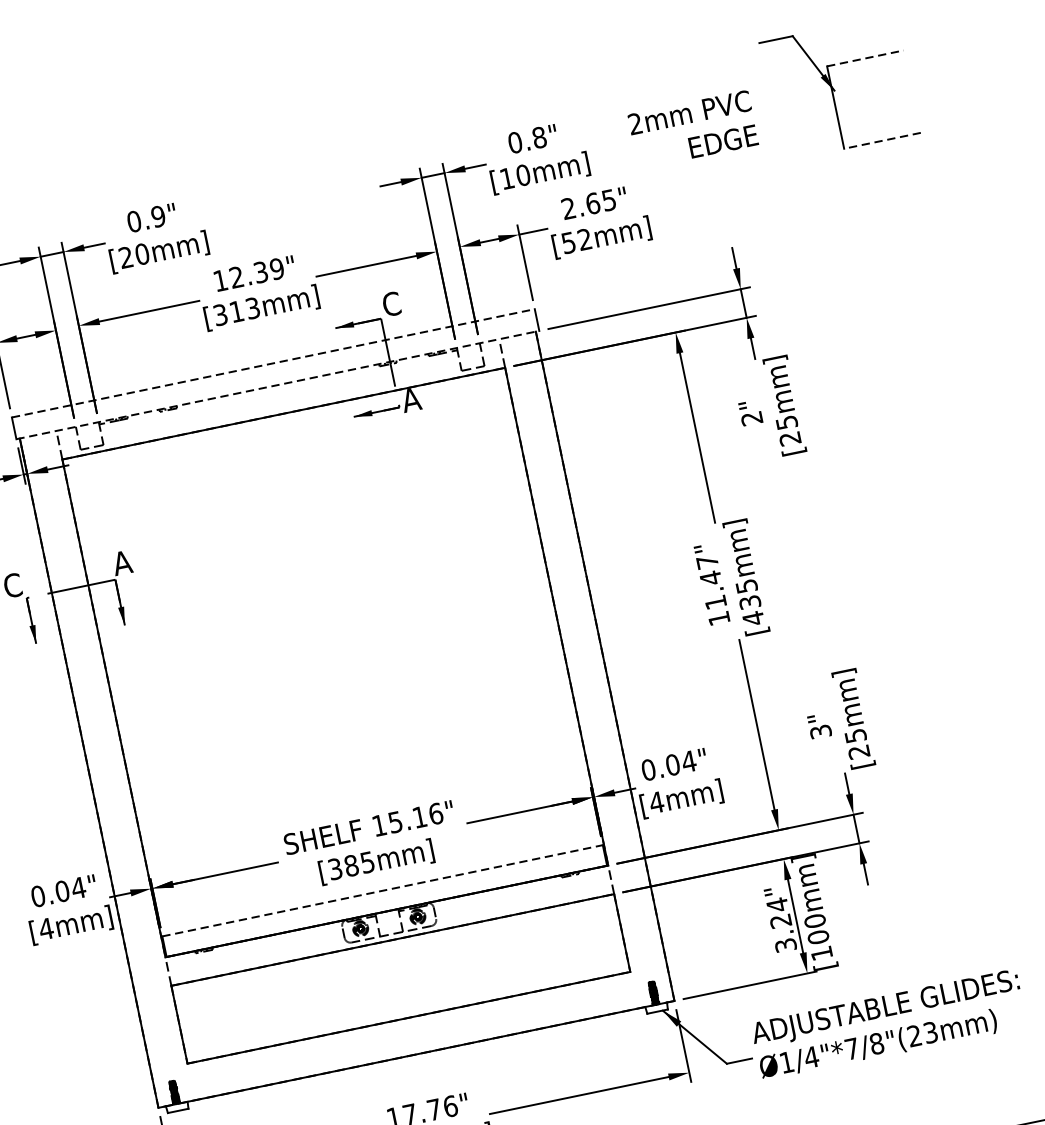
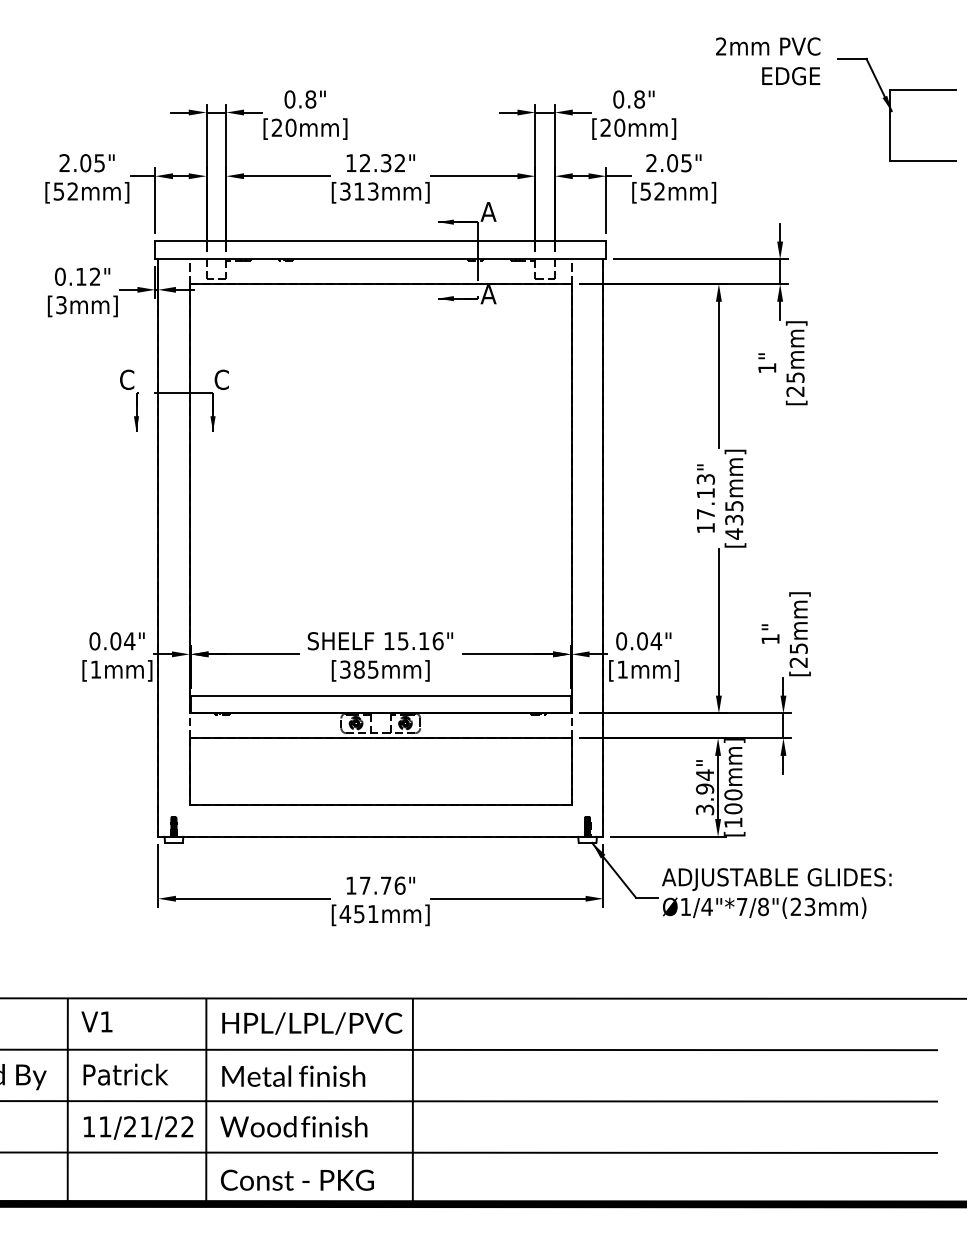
line: (866, 57) -> (923, 89), dashed -> solid
text: (693, 129) -> (768, 61), moved
line: (882, 140) -> (922, 160), dashed -> solid
text: (506, 178) -> (605, 127), [10mm] -> [20mm]
text: (592, 203) -> (672, 163), 2.65" -> 2.05"
text: (158, 216) -> (310, 99), 0.9" -> 0.8"
text: (276, 269) -> (399, 163), 12.39" -> 12.32"
text: (391, 303) -> (488, 211), C -> A
line: (273, 363) -> (380, 240), dashed -> solid
line: (277, 385) -> (380, 259), dashed -> solid
text: (752, 418) -> (767, 368), 2" -> 1"
text: (122, 562) -> (221, 379), A -> C
text: (711, 582) -> (705, 496), 11.47" -> 17.13"
text: (820, 732) -> (770, 639), 3" -> 1"
text: (656, 802) -> (622, 669), [4mm] -> [1mm]
line: (383, 890) -> (381, 695), dashed -> solid
text: (781, 920) -> (705, 788), 3.24" -> 3.94"
text: (45, 928) -> (95, 669), [4mm] -> [1mm]

